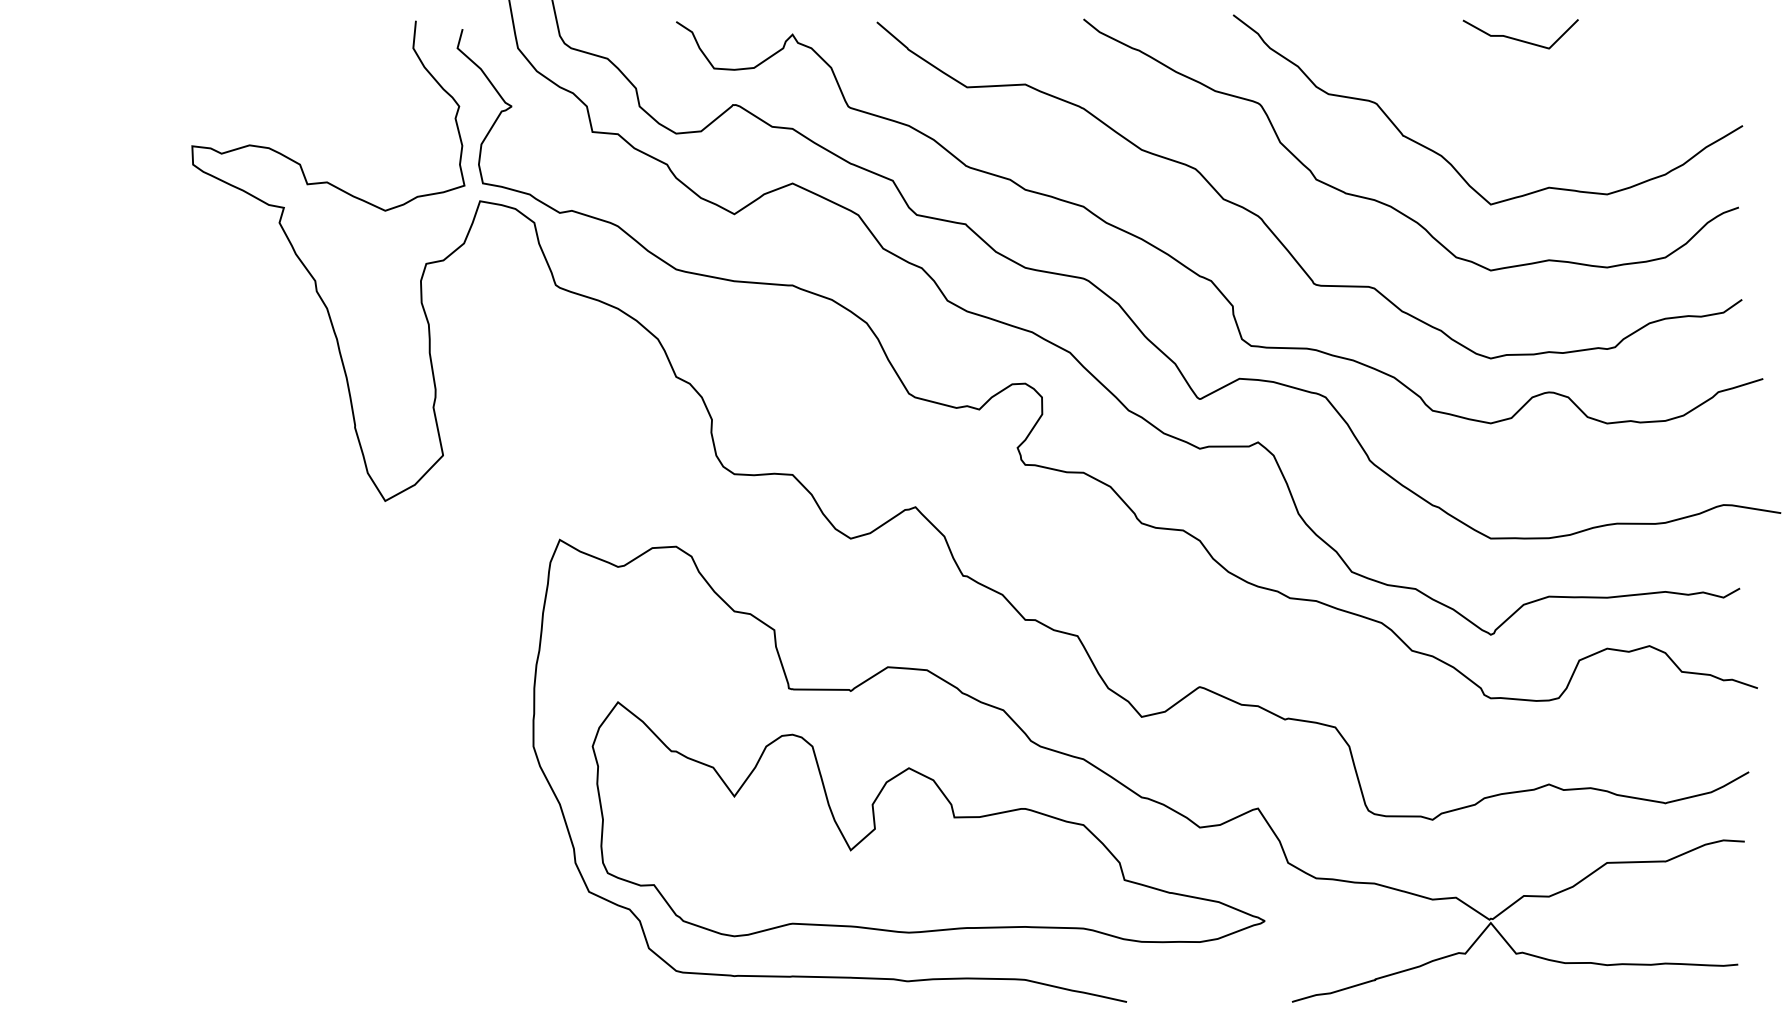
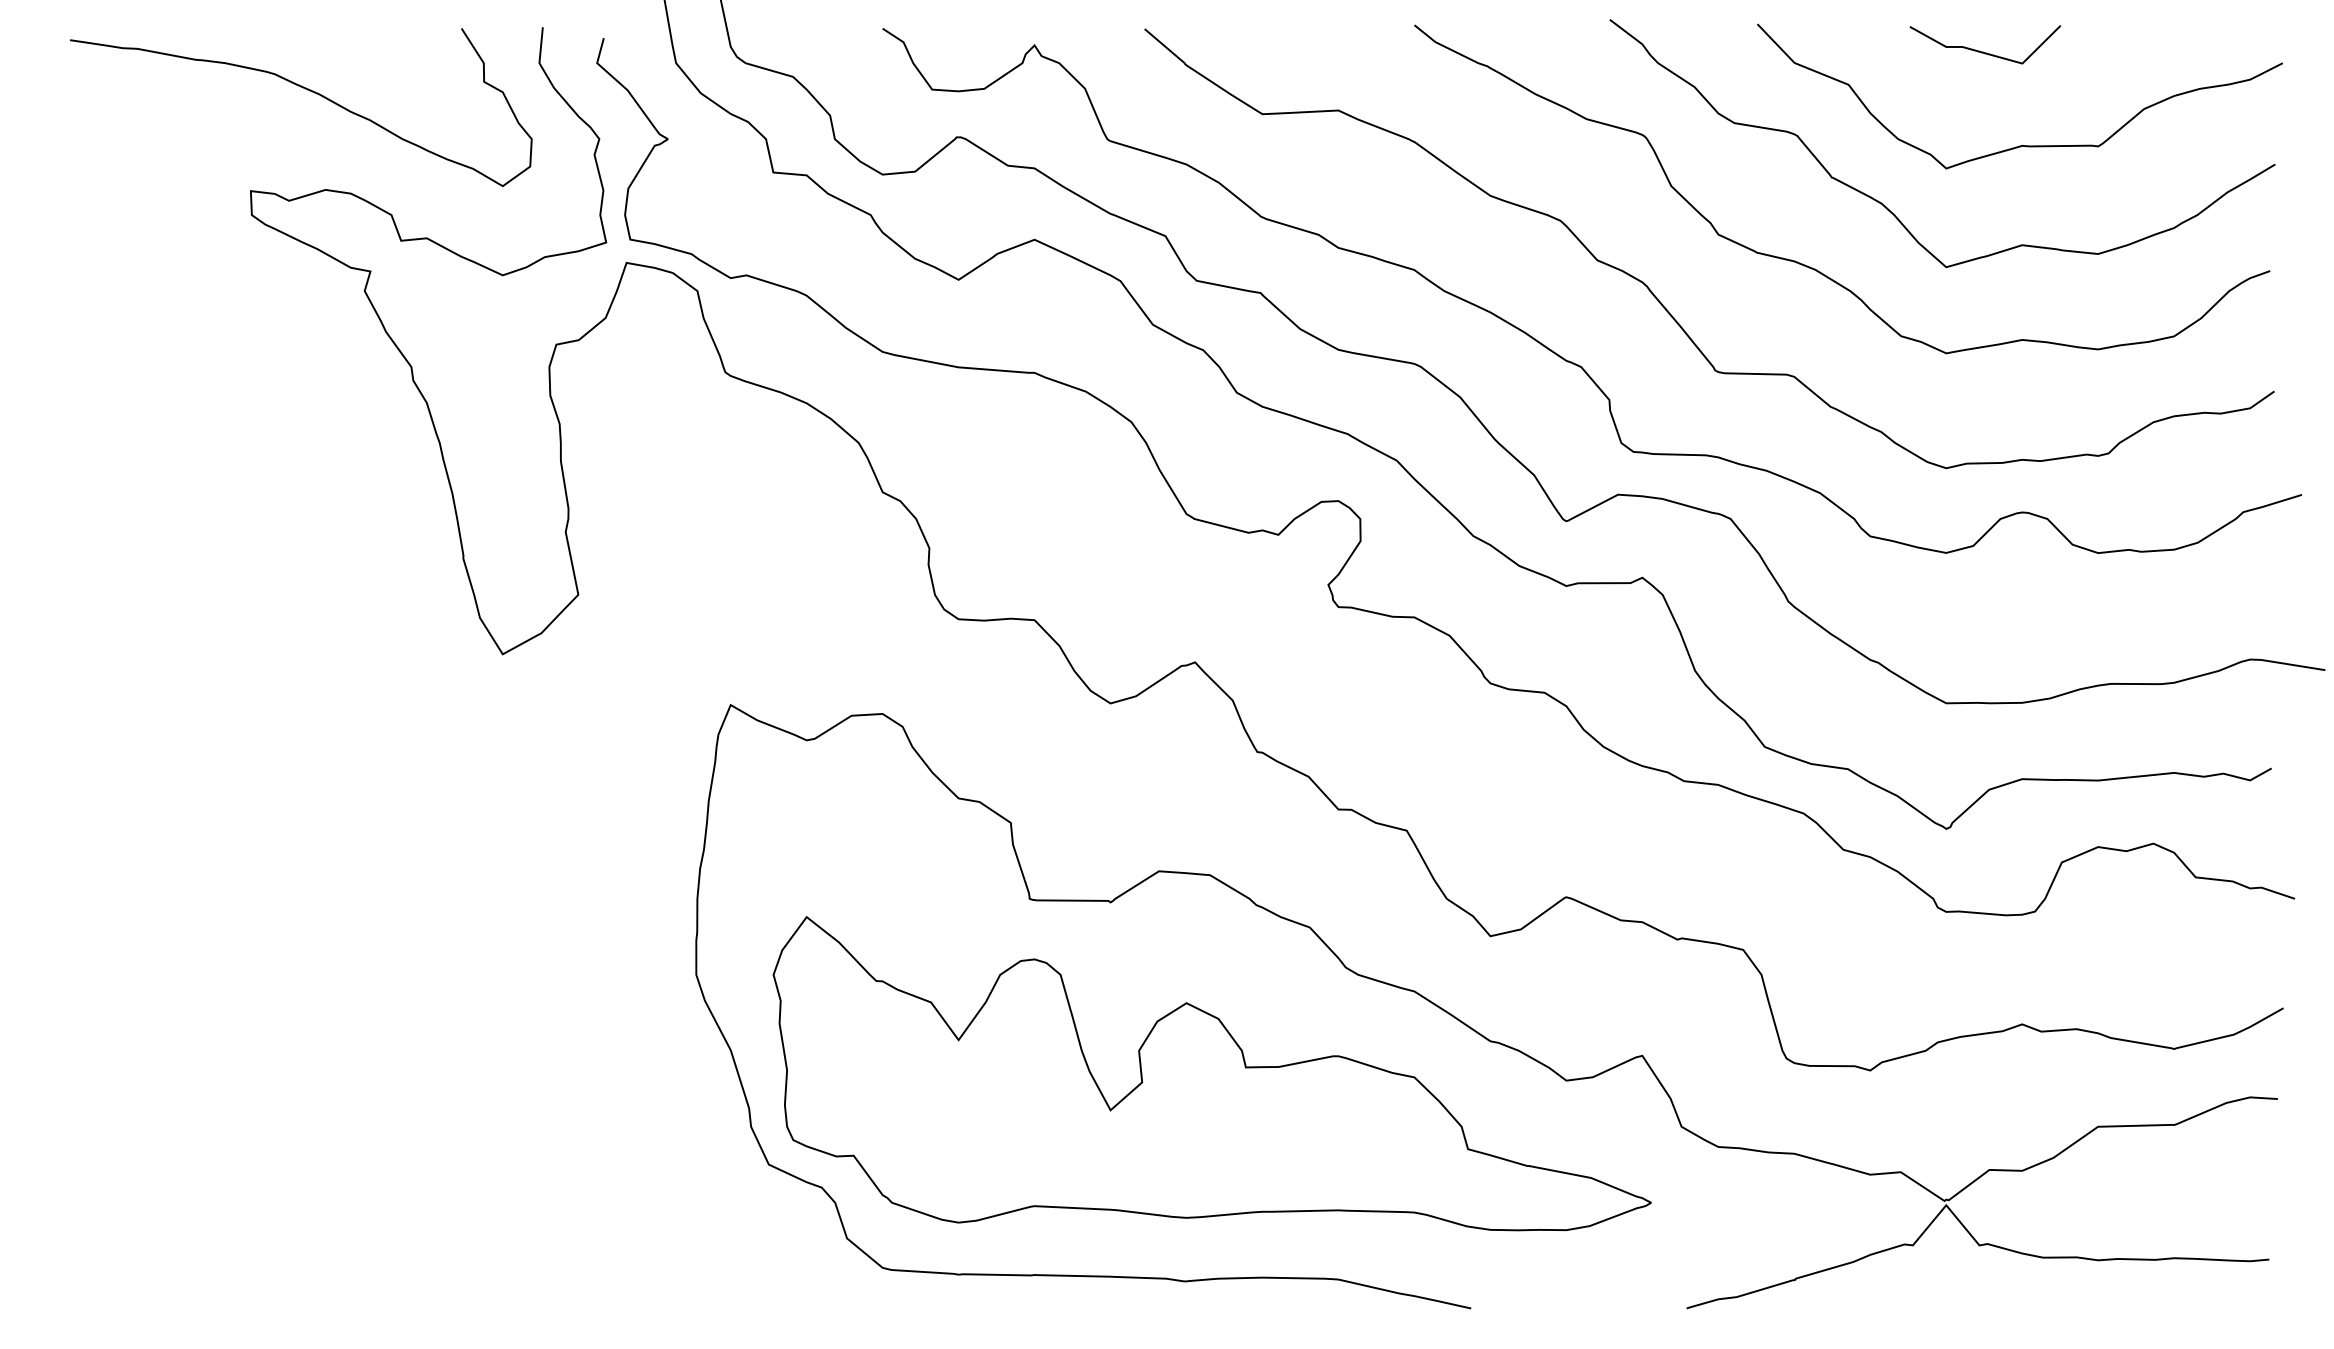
curve: (237, 69) -> (309, 91), added
curve: (1546, 111) -> (2019, 145), added

